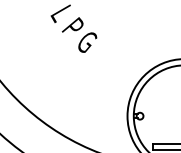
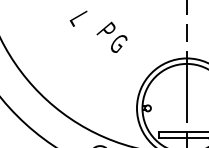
text: (78, 34) -> (111, 36), moved

